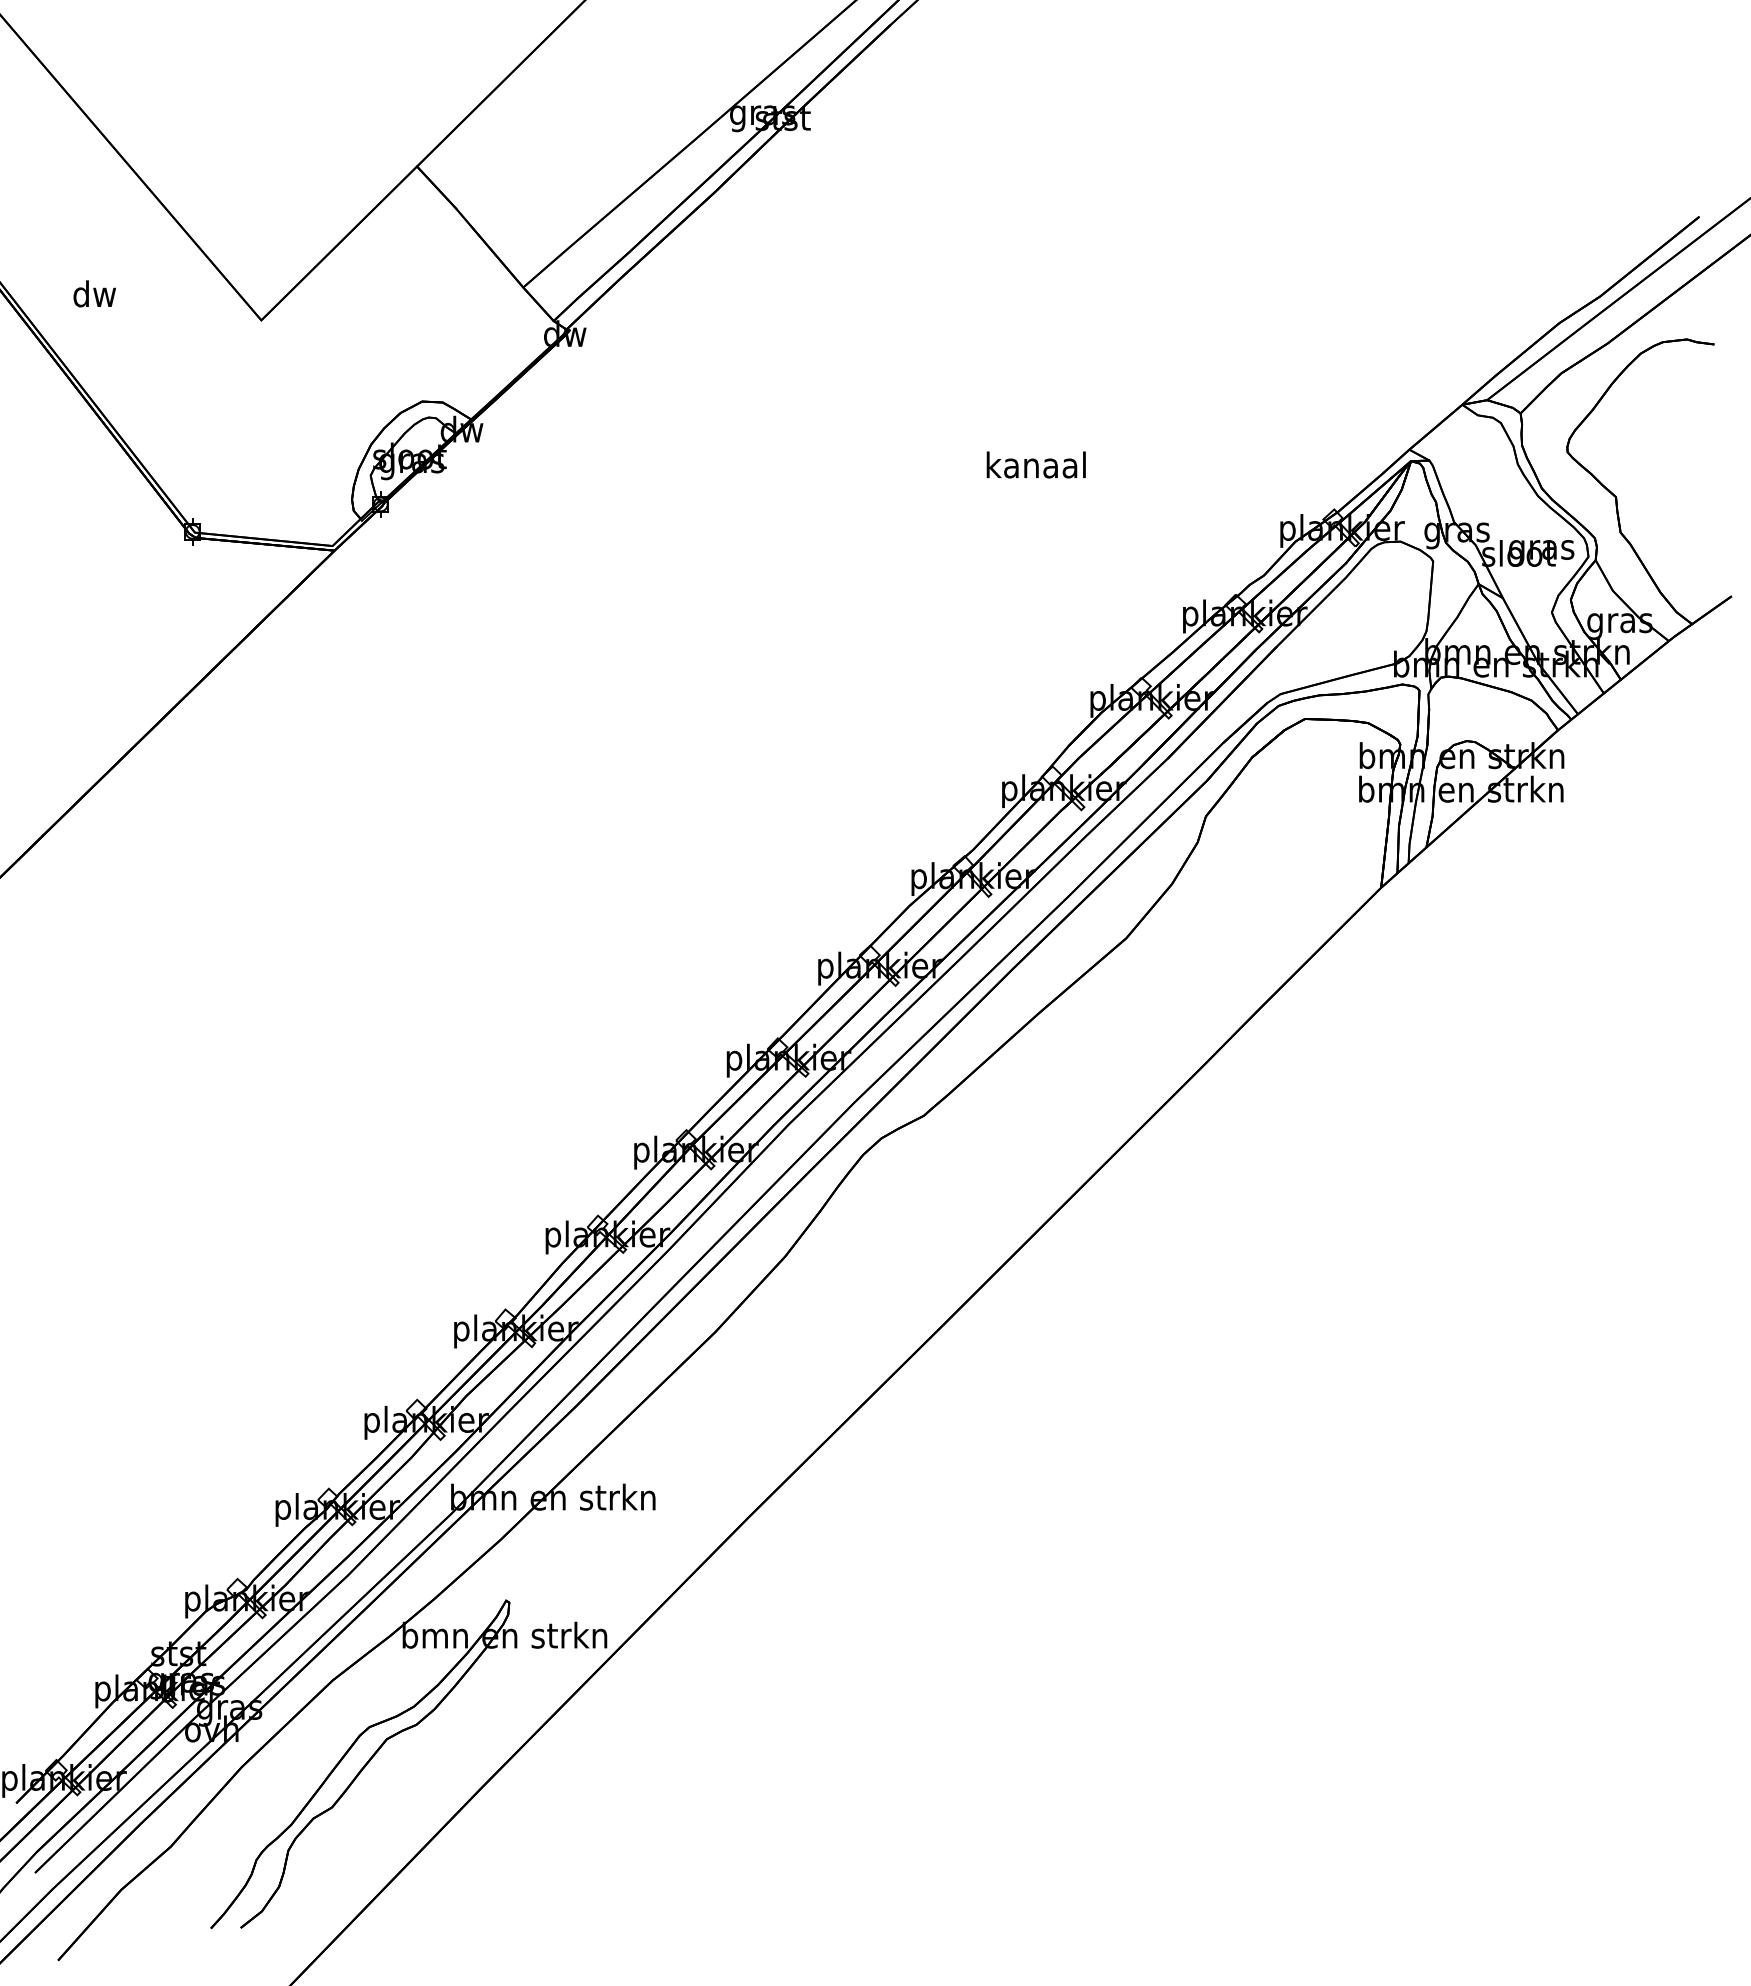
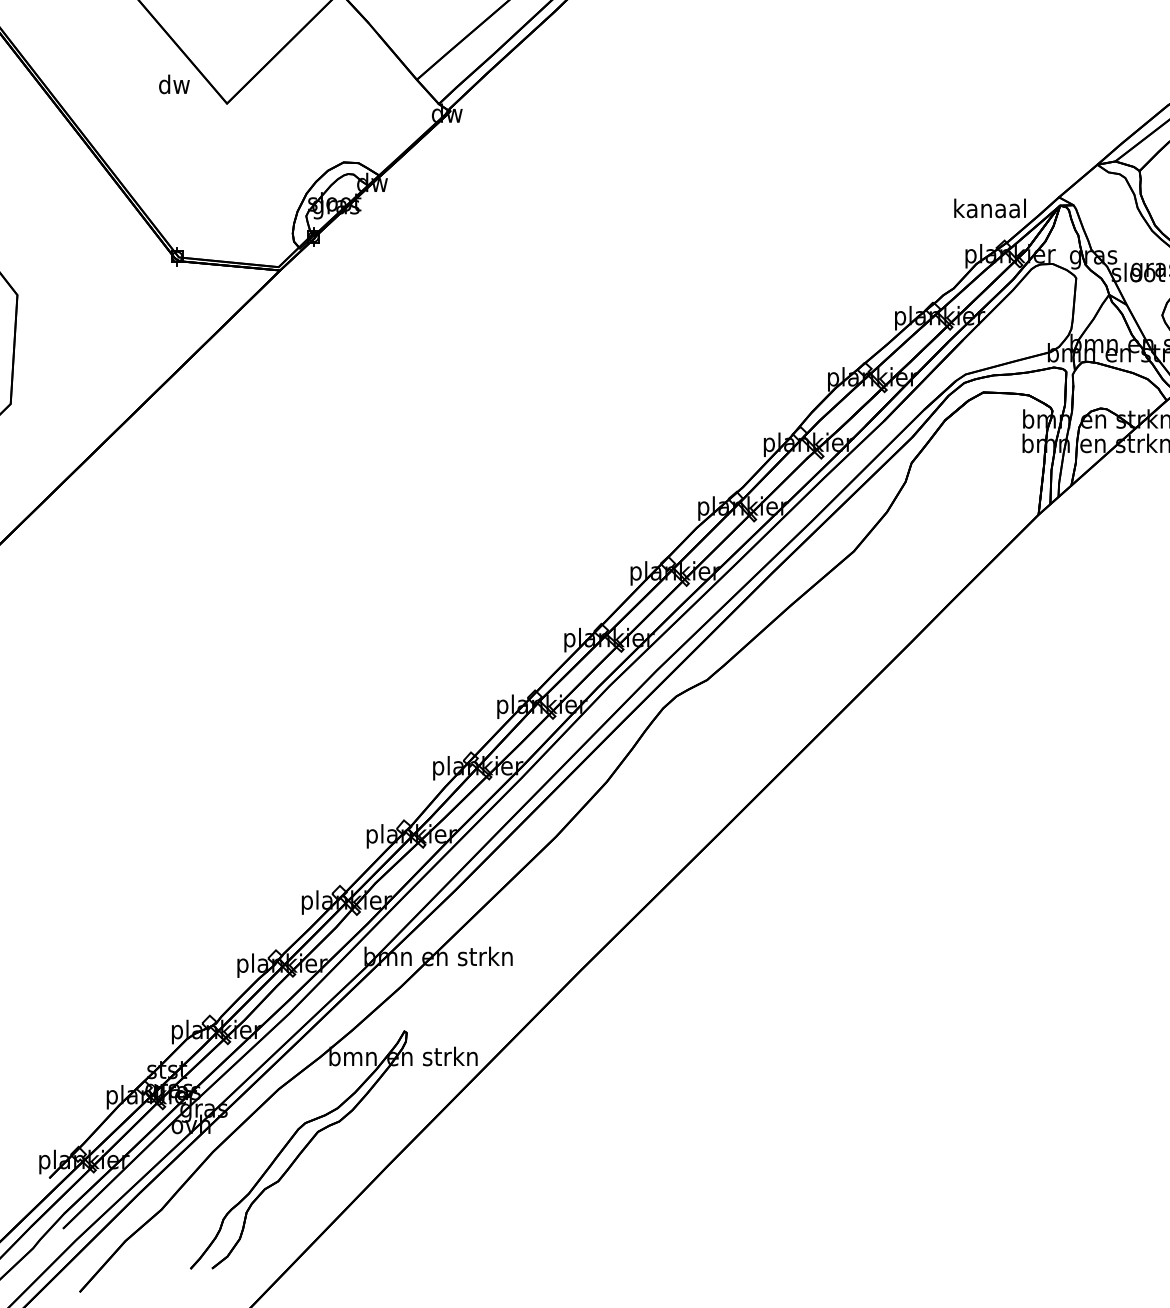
text: (94, 293) -> (174, 84), moved
text: (1035, 464) -> (989, 208), moved

